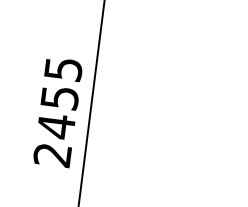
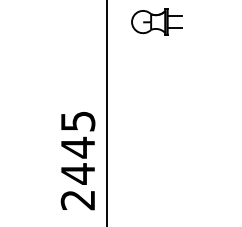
text: (60, 97) -> (78, 147), 2455 -> 2445

